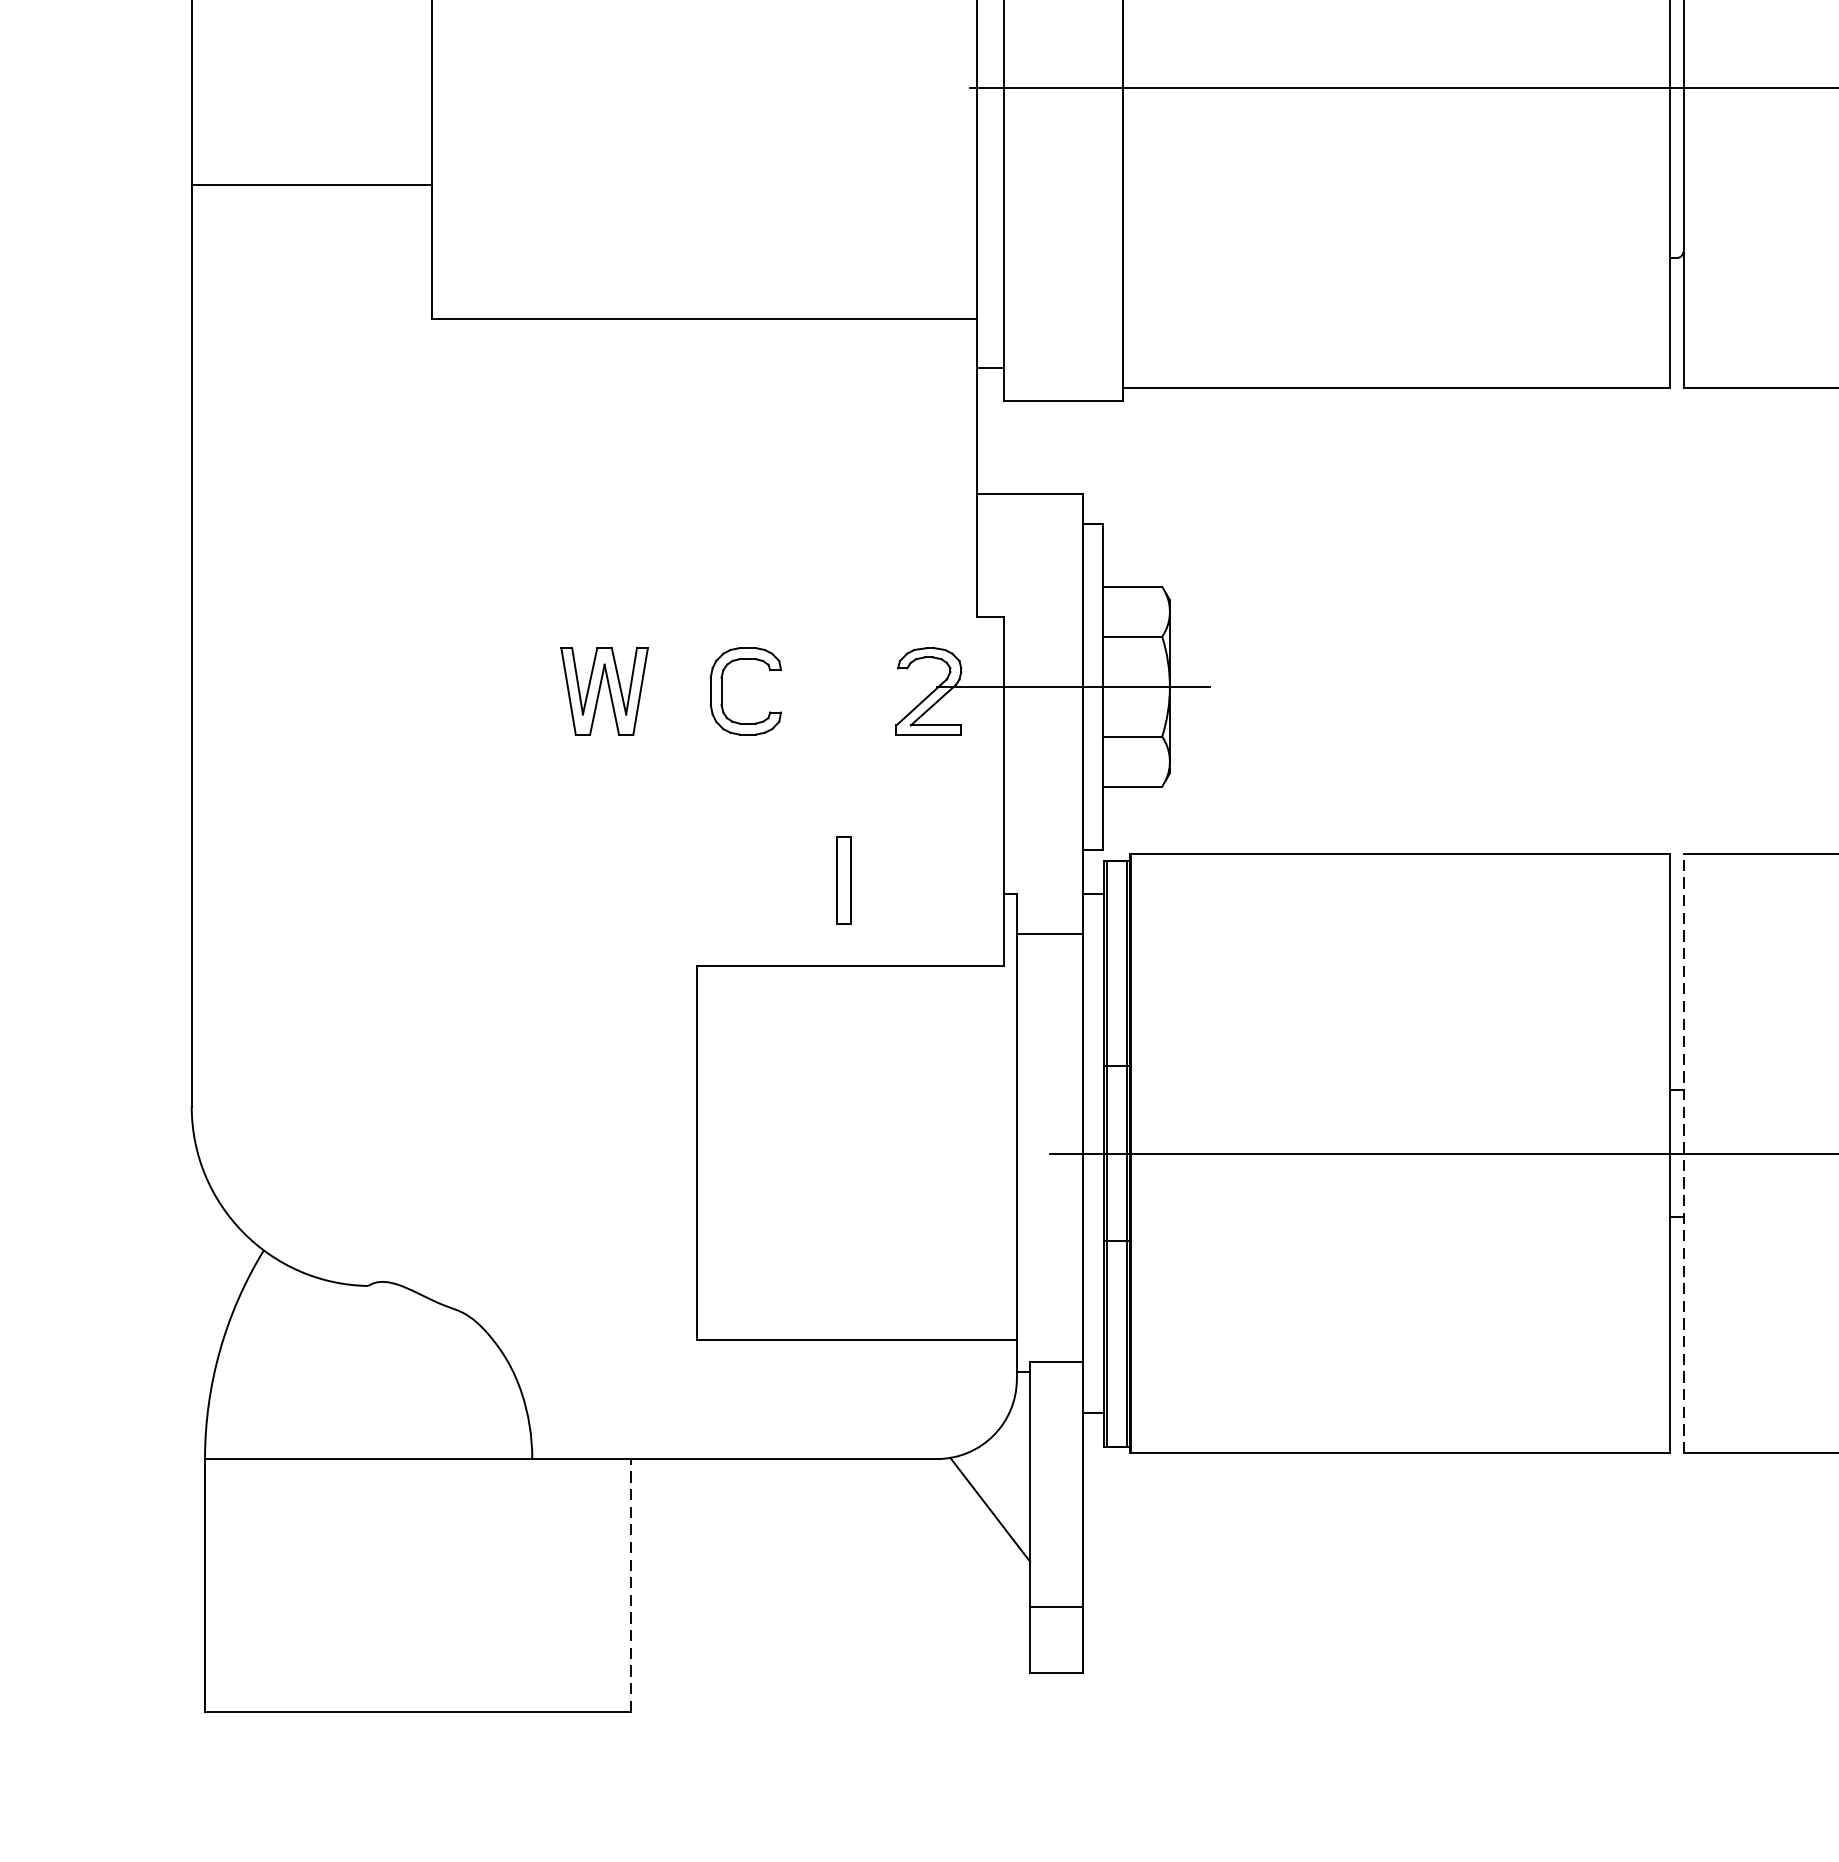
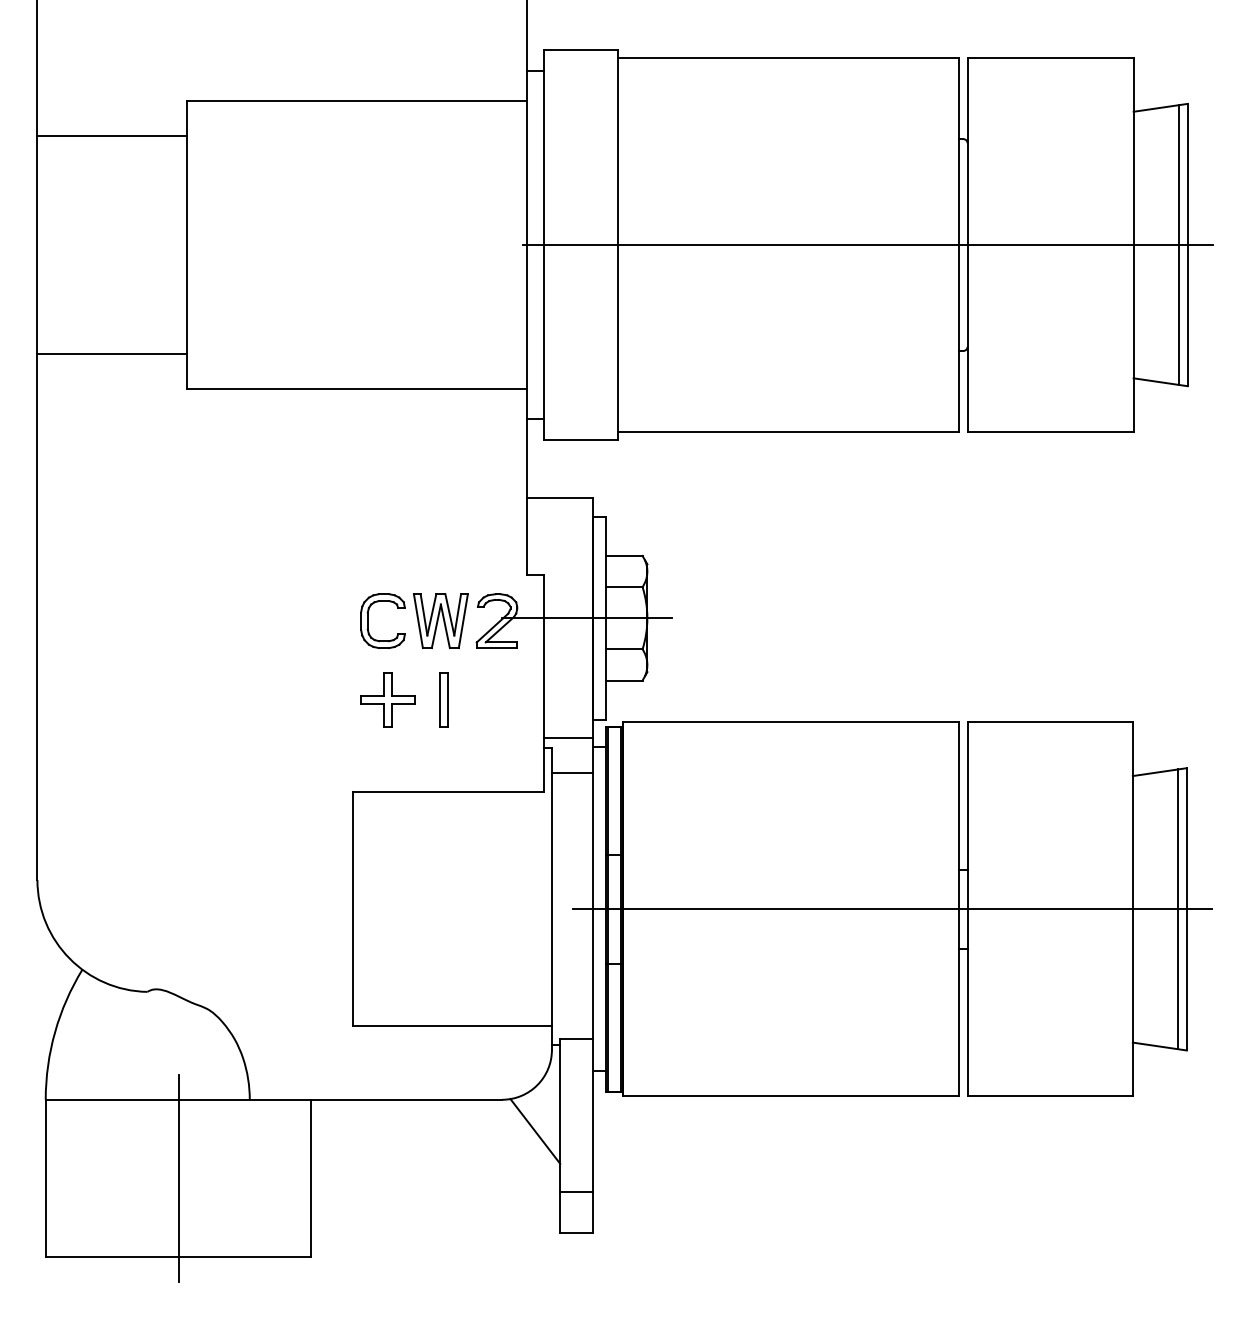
line: (310, 185) -> (111, 353), moved
part: (603, 691) -> (440, 621), moved
part: (753, 817) -> (387, 699), added
part: (842, 879) -> (443, 699), moved
line: (1043, 879) -> (568, 738), added
line: (1683, 1153) -> (967, 909), dashed -> solid
line: (417, 1585) -> (178, 1178), added
line: (631, 1585) -> (311, 1178), dashed -> solid

